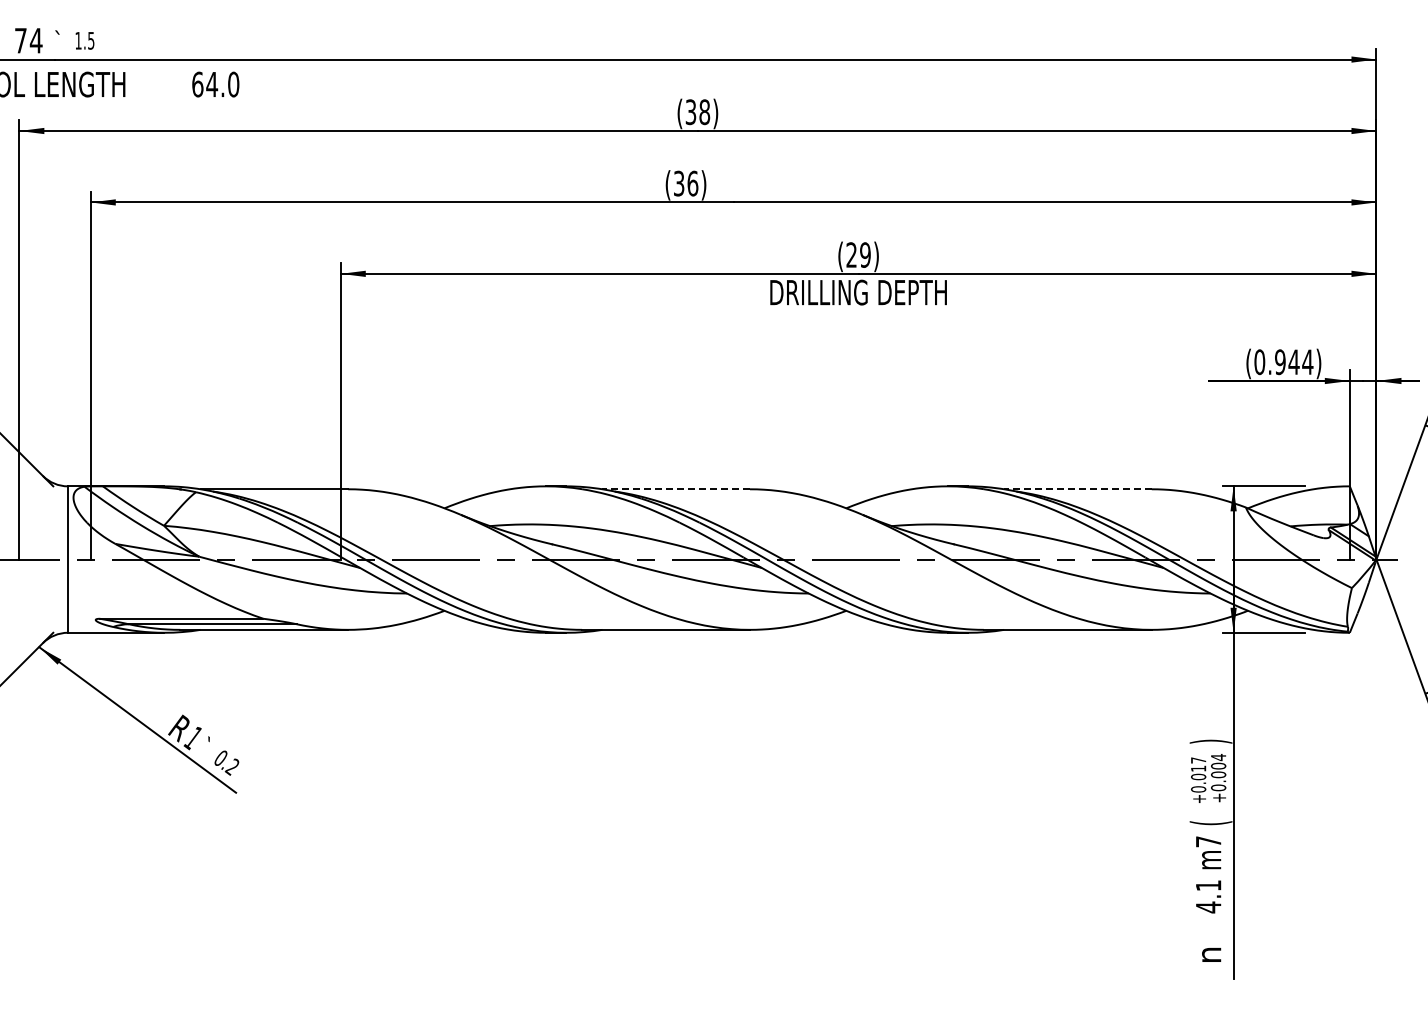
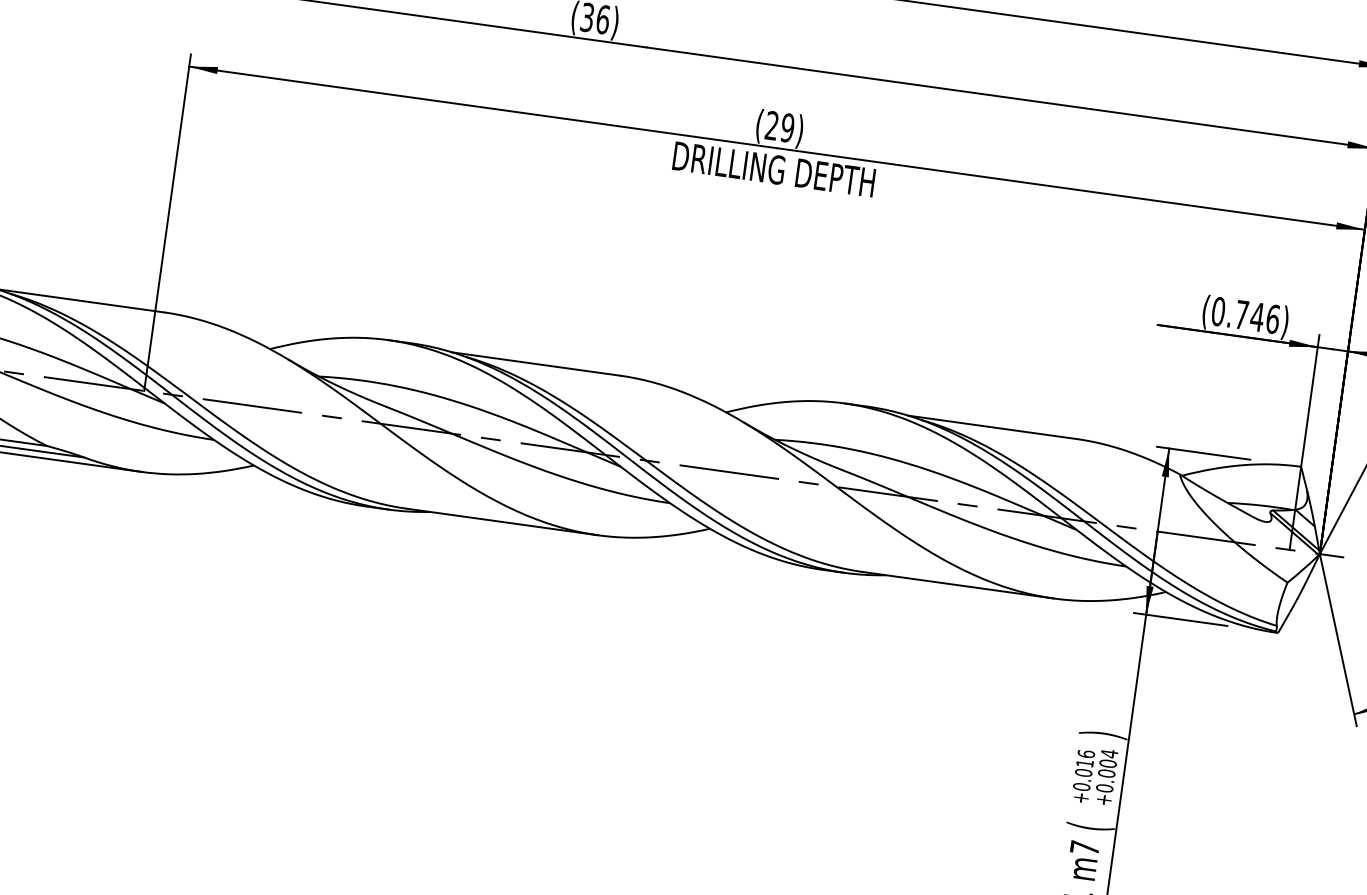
text: (1294, 362) -> (1257, 317), (0.944) -> (0.746)
line: (676, 489) -> (536, 364), dashed -> solid
line: (1078, 489) -> (992, 427), dashed -> solid
text: (1198, 760) -> (1086, 754), +0.017 -> +0.016

